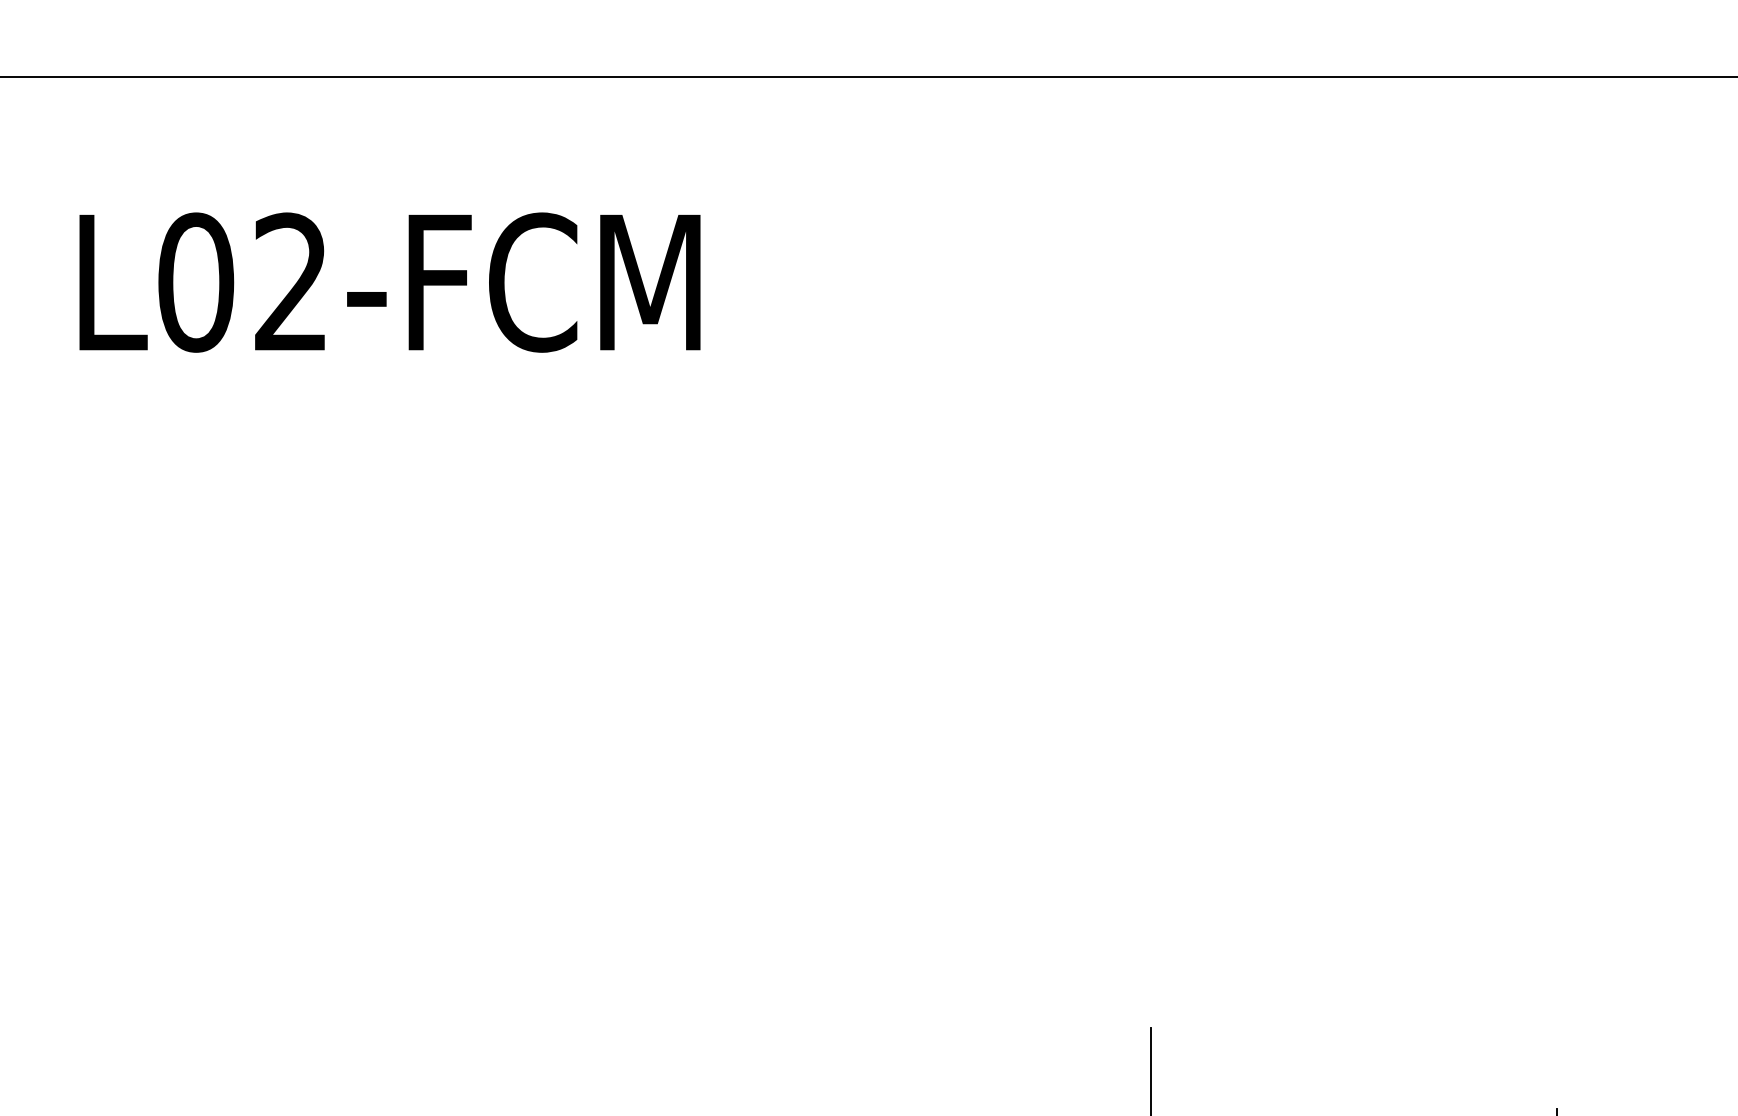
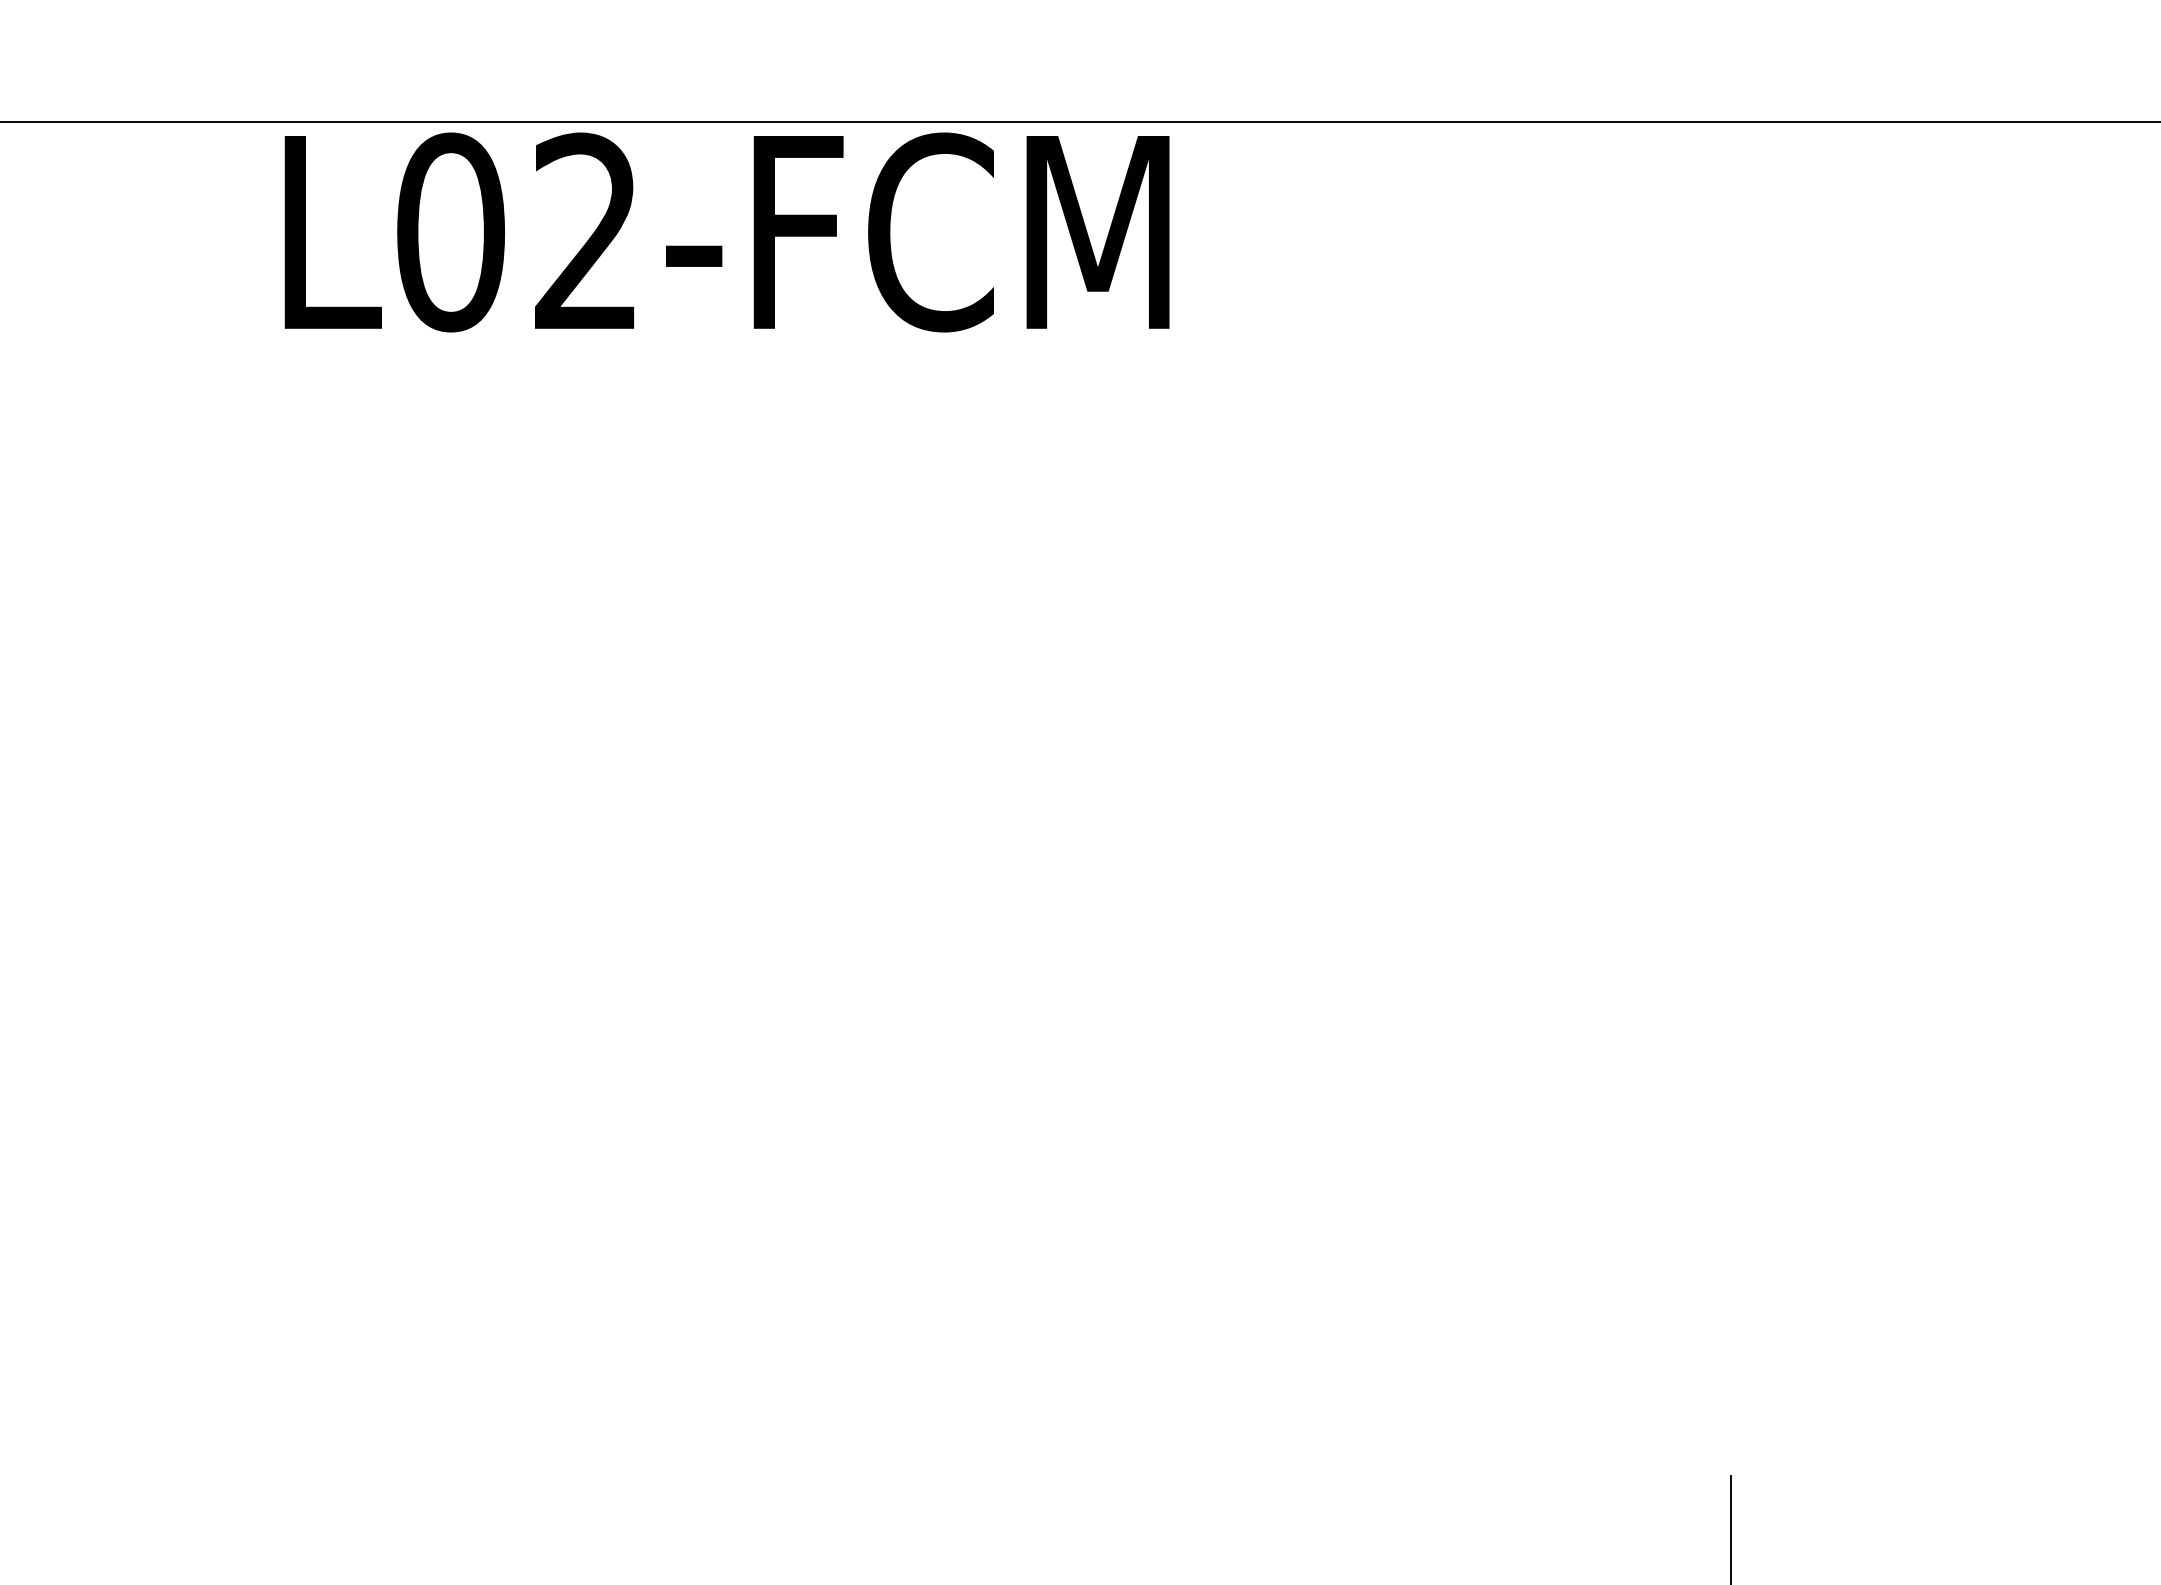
text: (389, 282) -> (726, 232), moved

